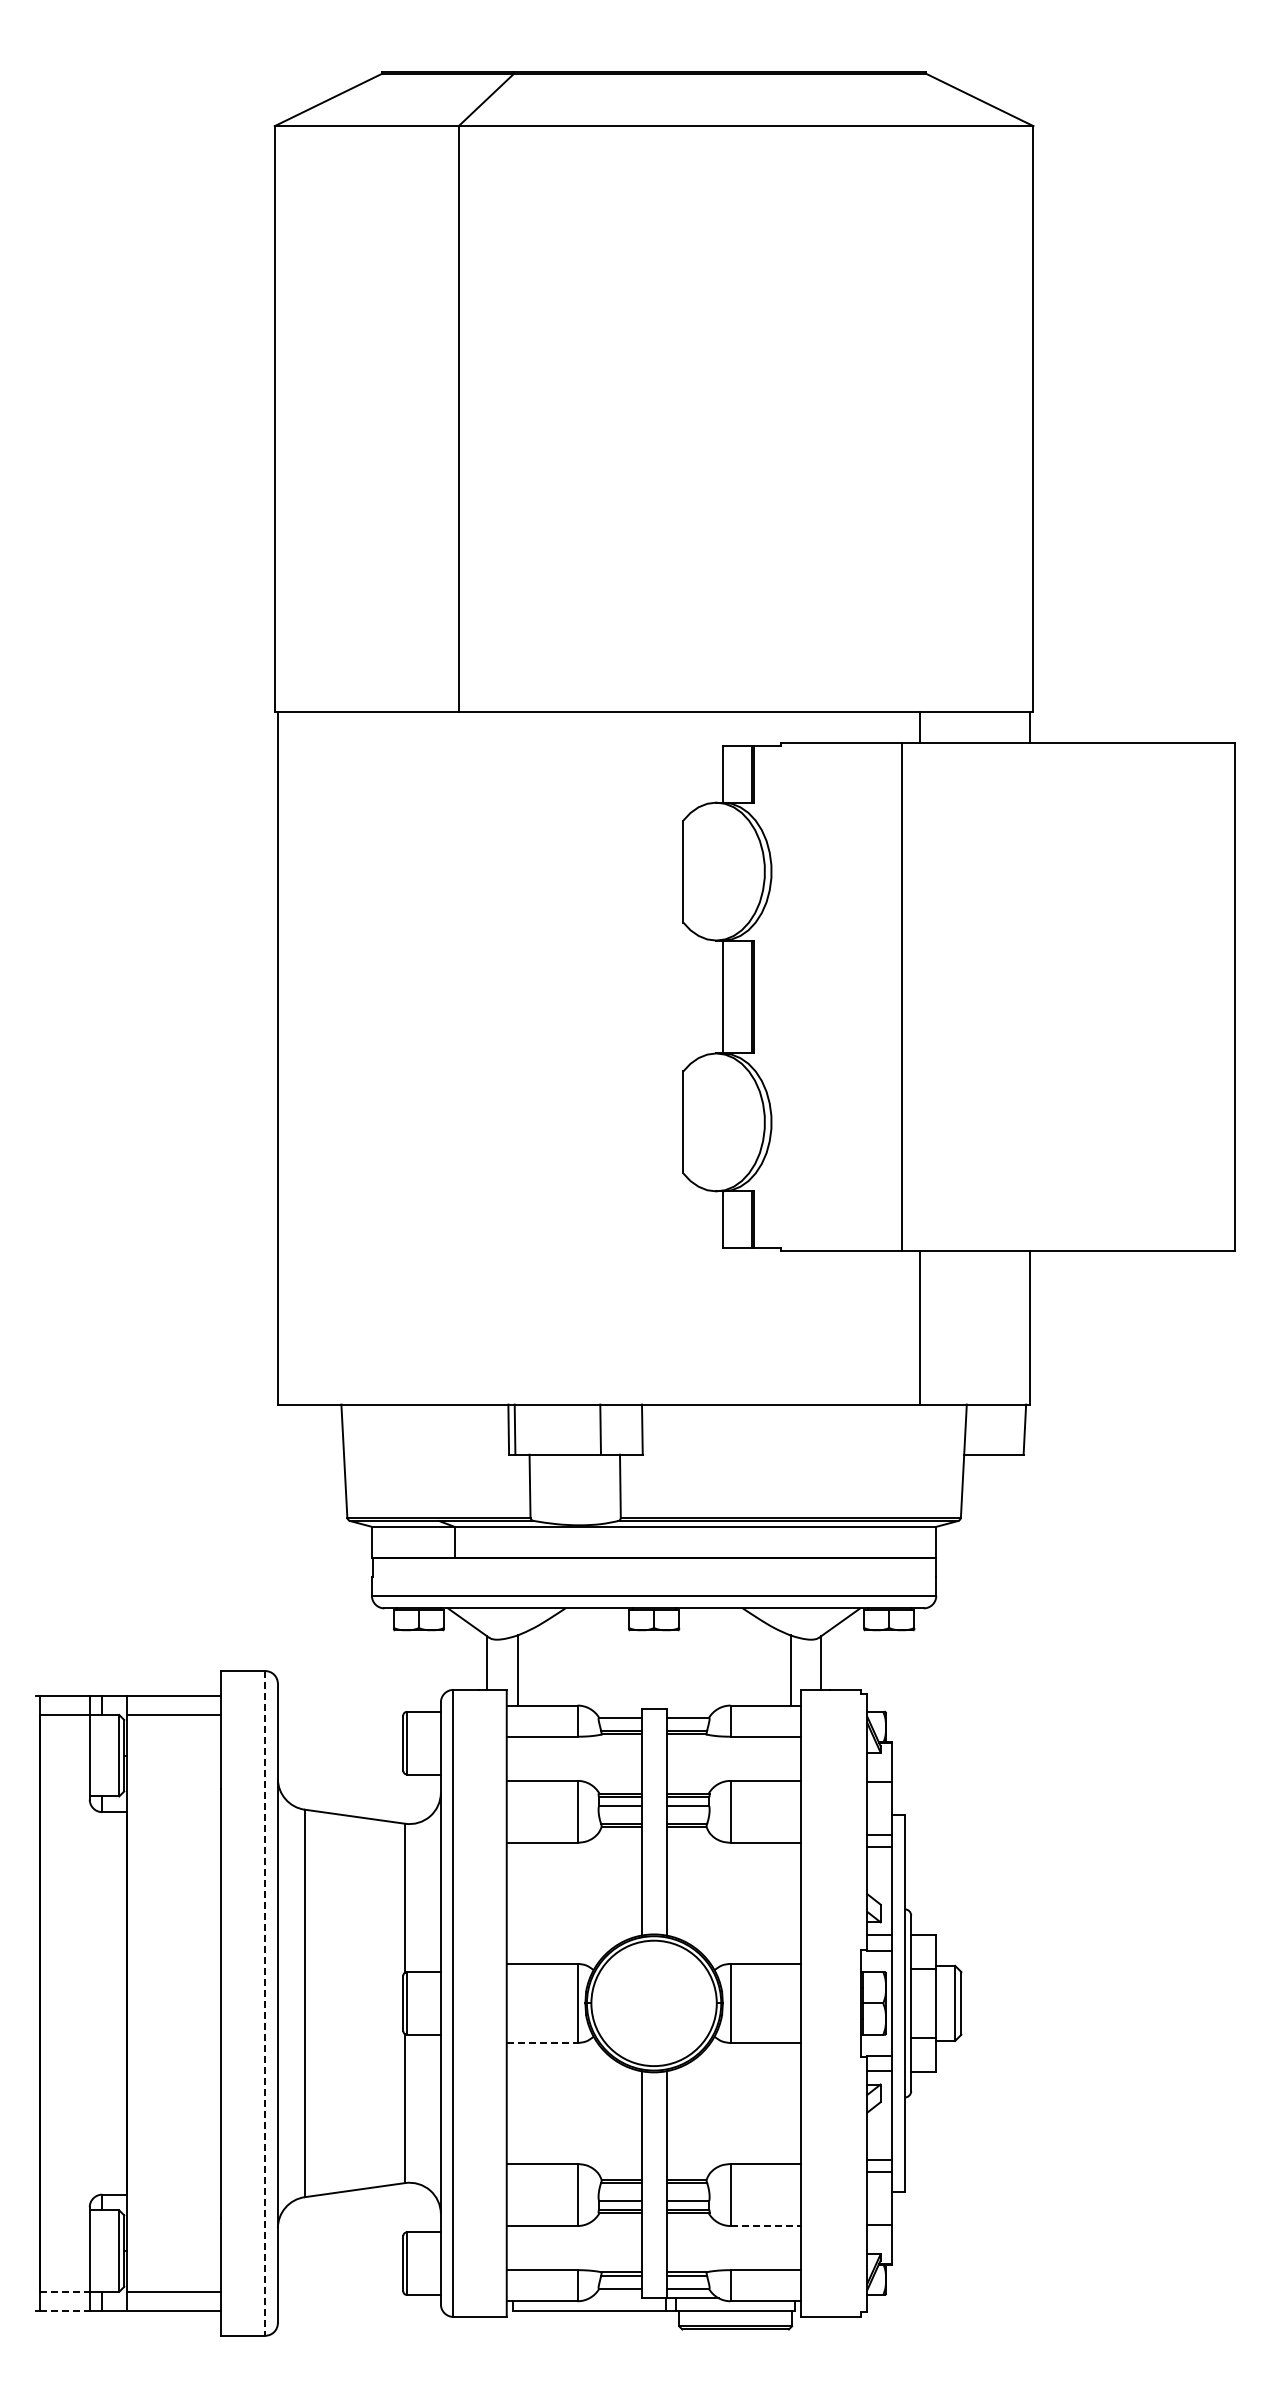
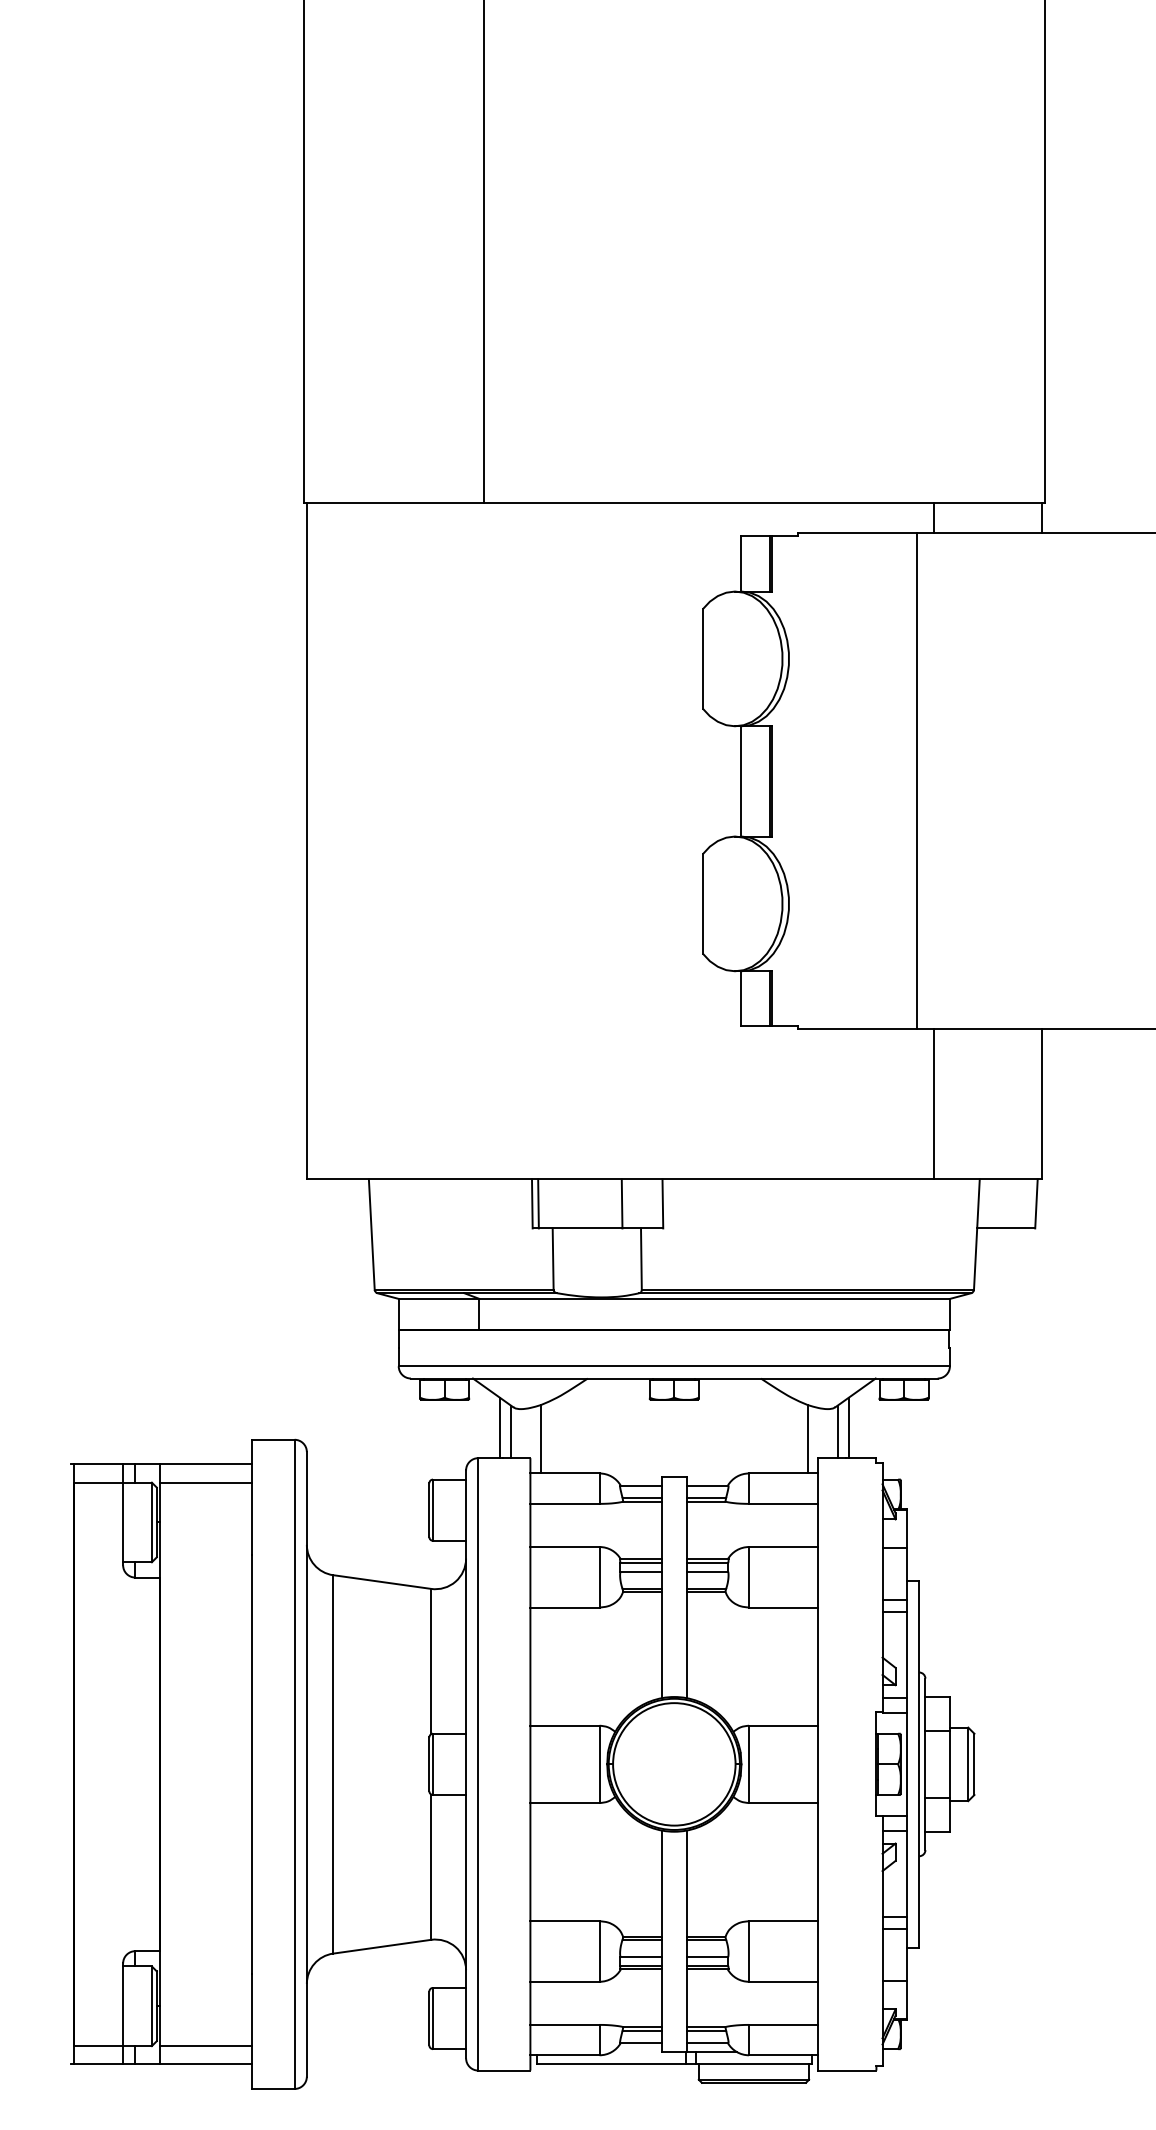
line: (475, 1658) -> (499, 1427), added
line: (832, 1658) -> (848, 1427), added
line: (265, 2003) -> (294, 1764), dashed -> solid
line: (542, 2043) -> (565, 1803), dashed -> solid
line: (766, 2226) -> (784, 1982), dashed -> solid
line: (65, 2291) -> (99, 2045), dashed -> solid
line: (65, 2310) -> (99, 2064), dashed -> solid

